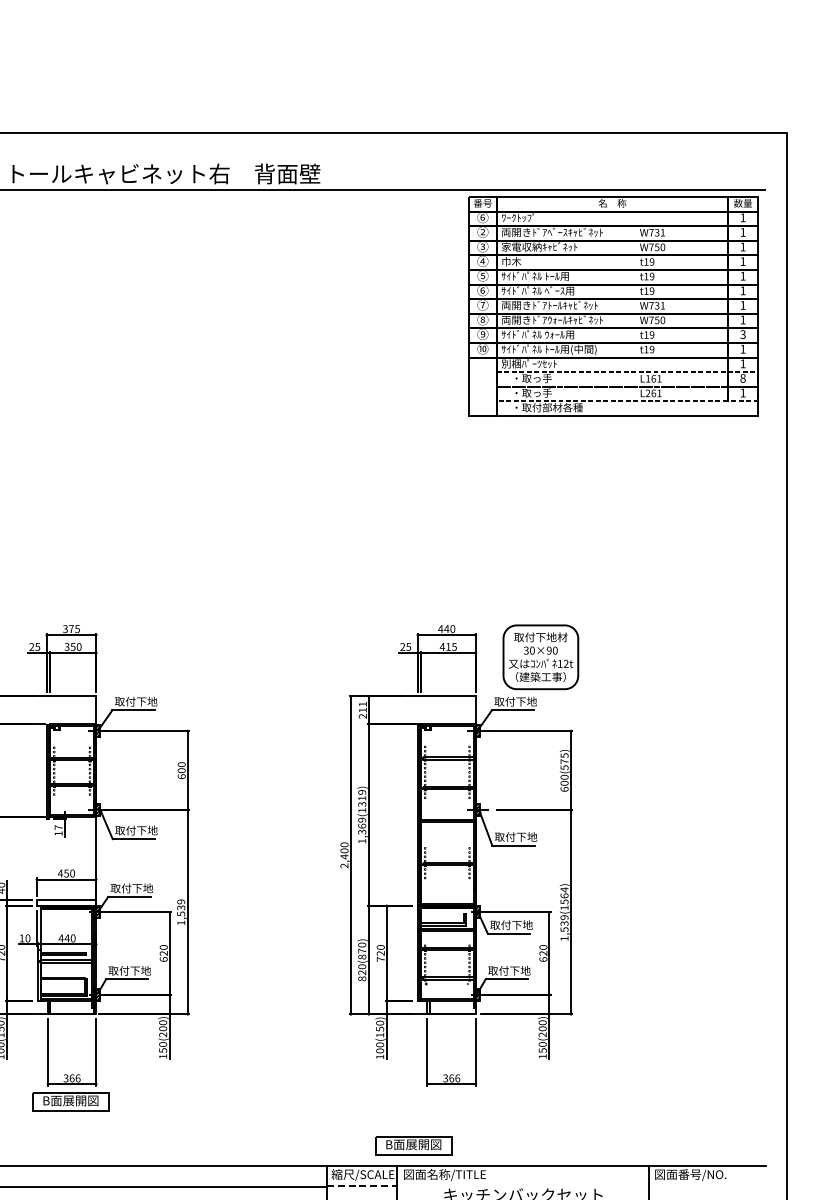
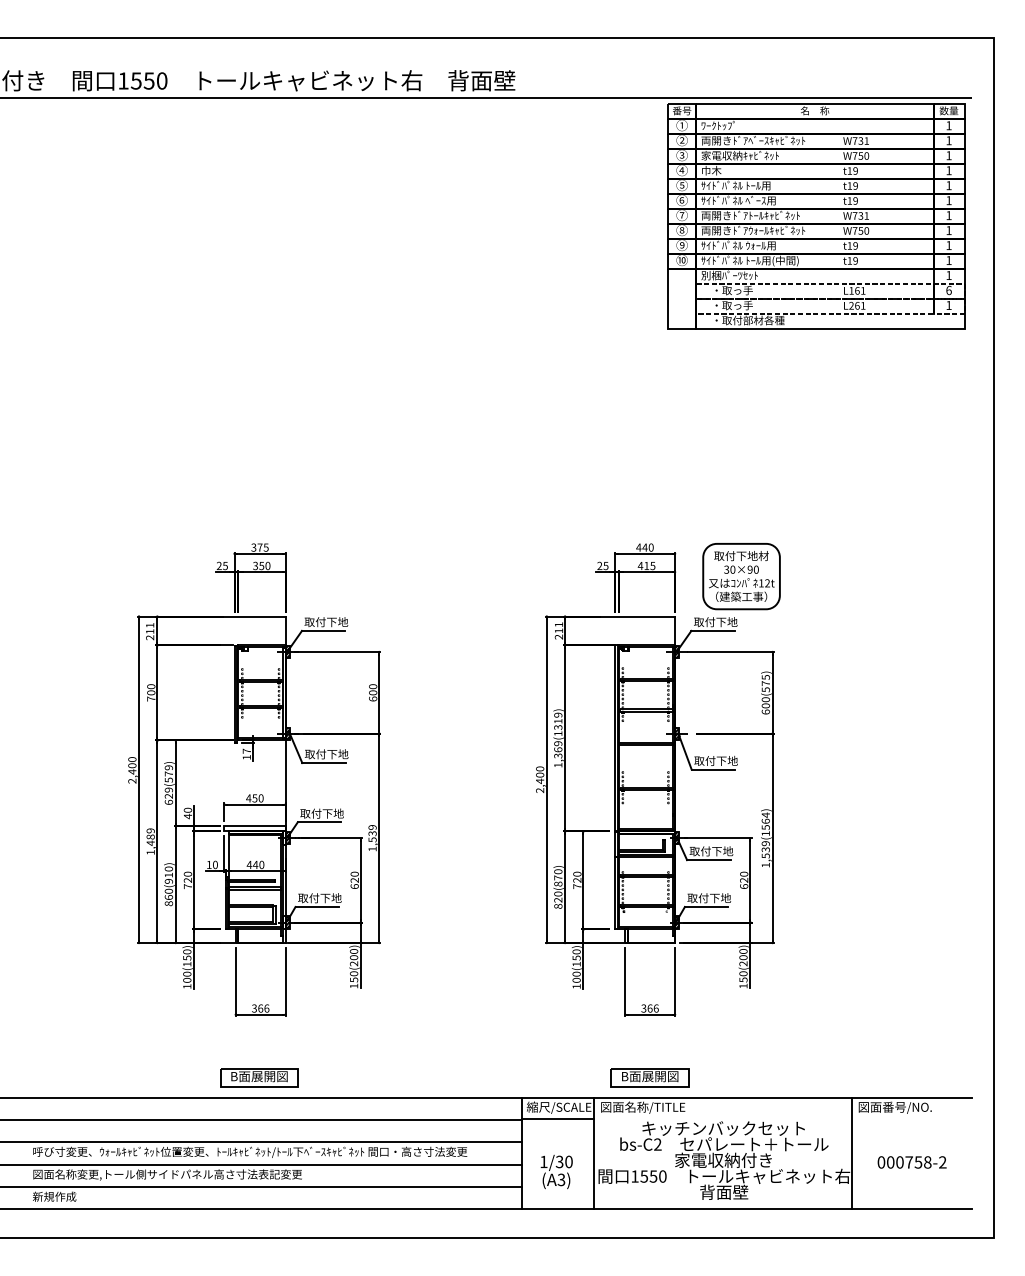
text: (482, 217) -> (681, 125), ⑥ -> ①
text: (742, 334) -> (948, 245), 3 -> 1
text: (742, 378) -> (948, 290), 8 -> 6
part: (70, 1101) -> (259, 1077), moved
part: (413, 1145) -> (649, 1077), moved
line: (362, 1186) -> (558, 1119), dashed -> solid

